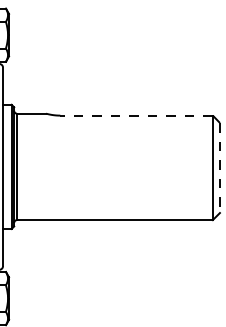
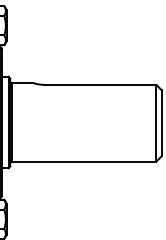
line: (135, 115) -> (99, 84), dashed -> solid
line: (219, 168) -> (161, 123), dashed -> solid

